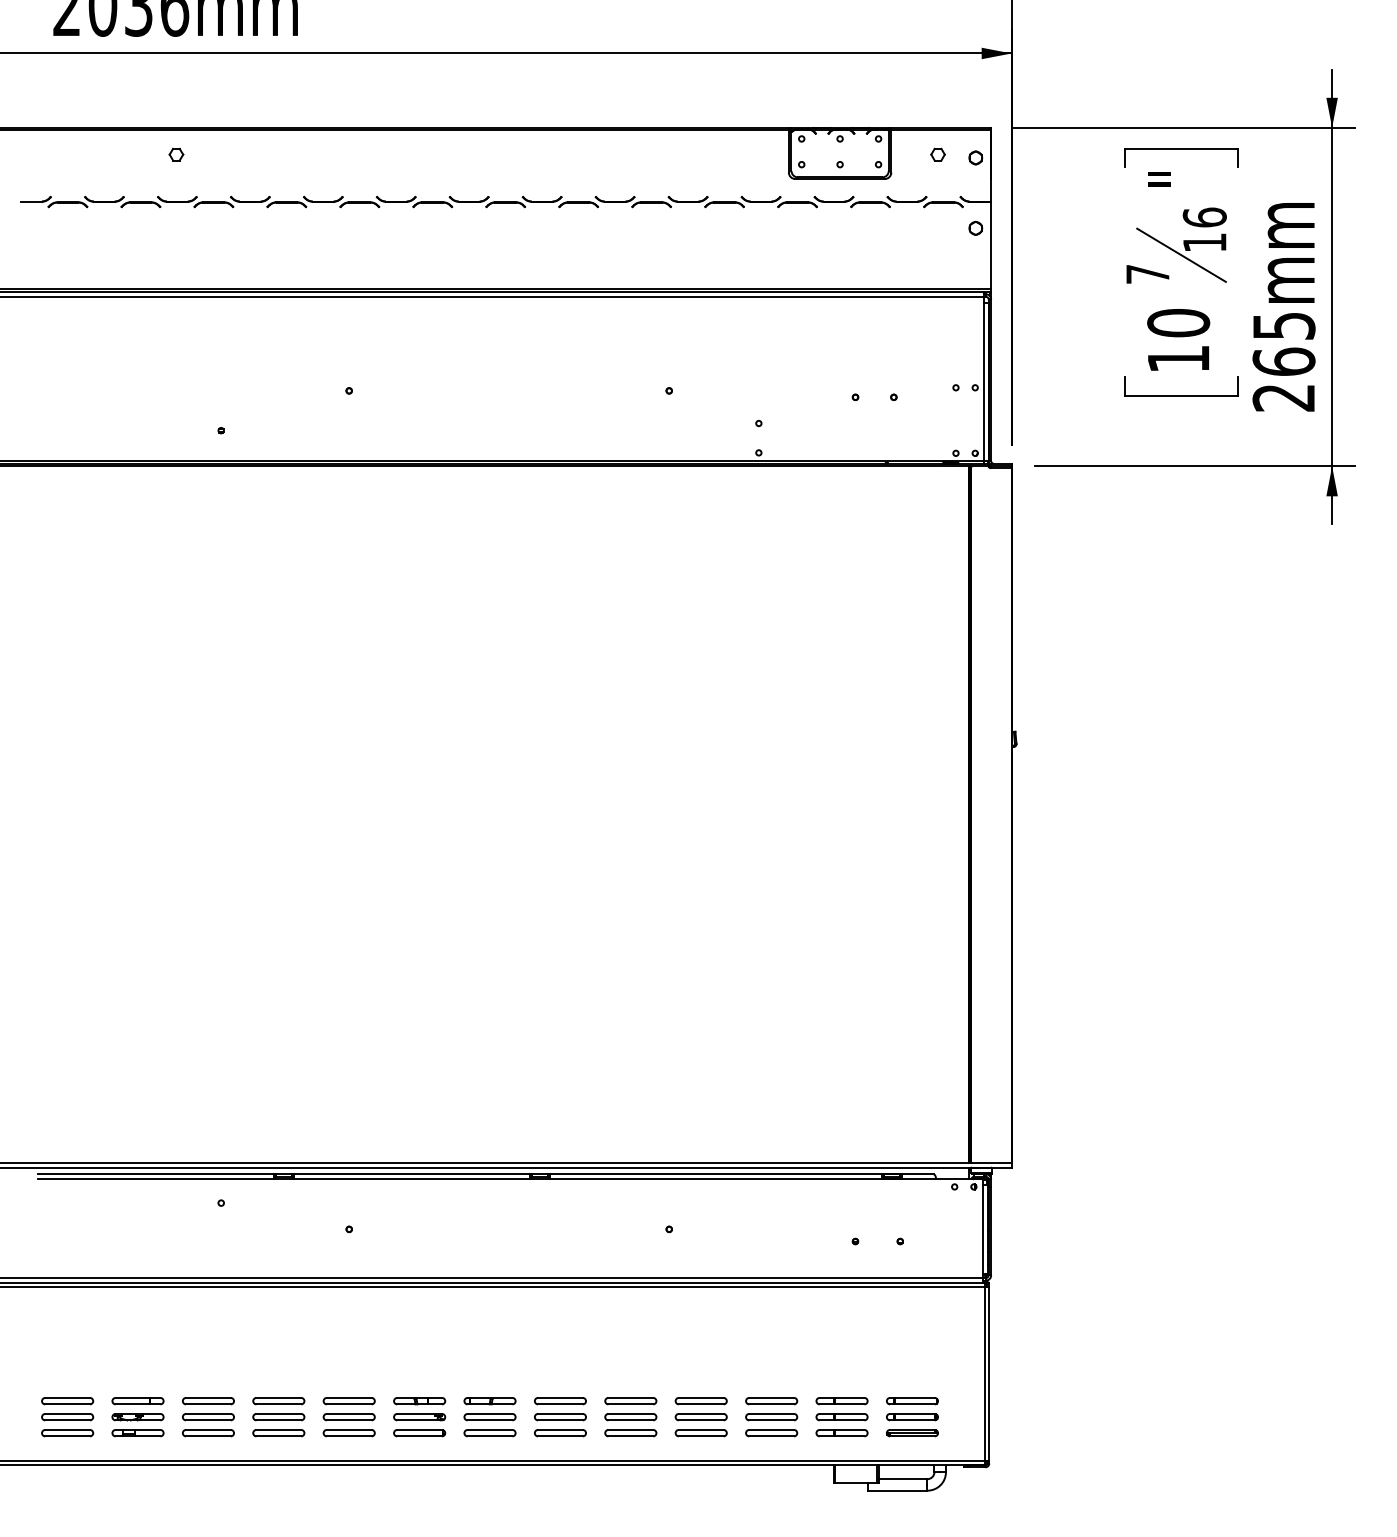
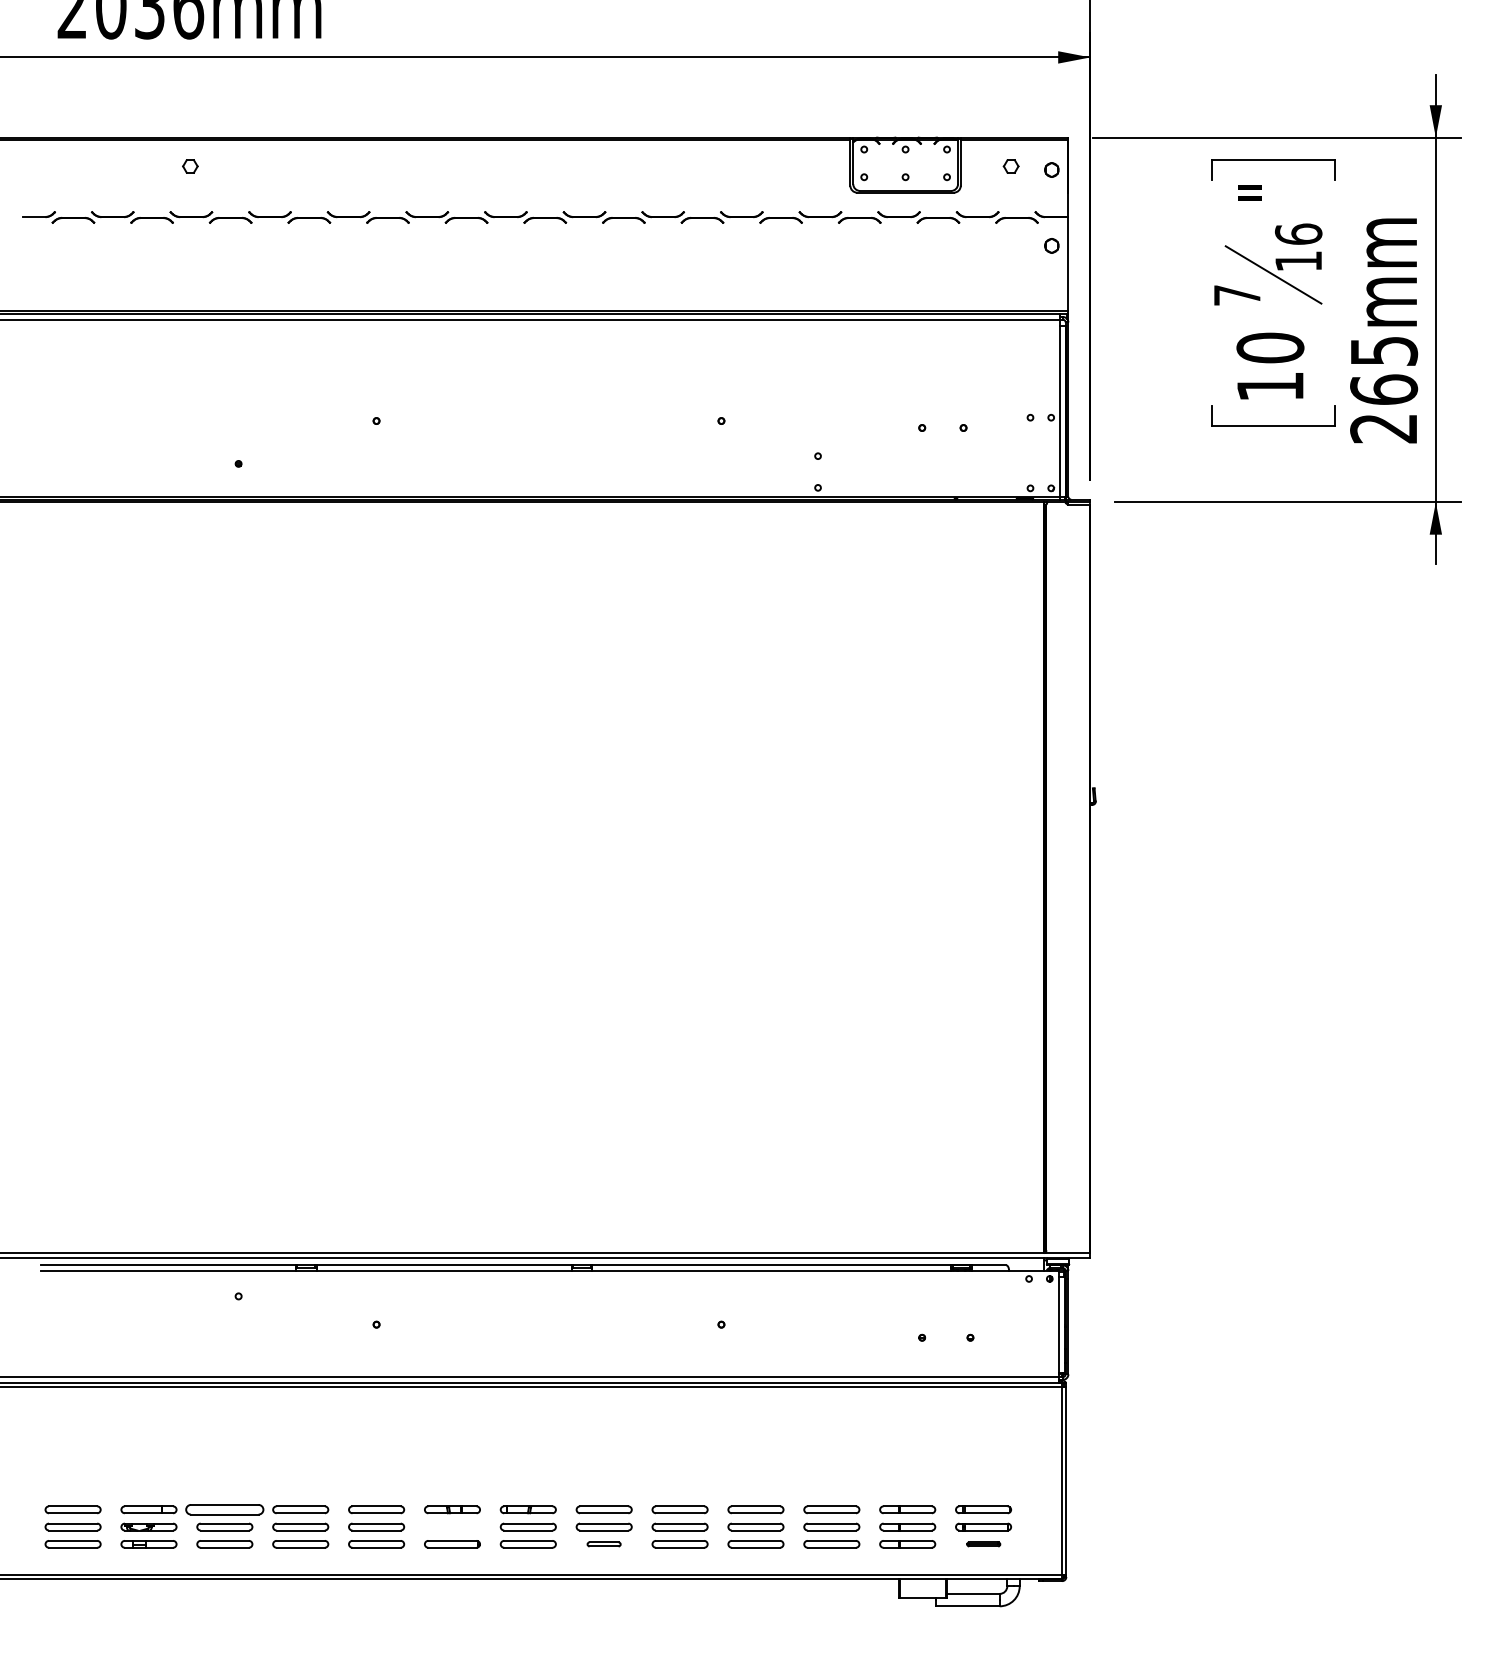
part: (208, 1400) -> (224, 1509), size x1.4
part: (419, 1416) -> (452, 1526), removed
part: (559, 1433) -> (603, 1544), size x0.6
part: (912, 1433) -> (983, 1544), size x0.6

